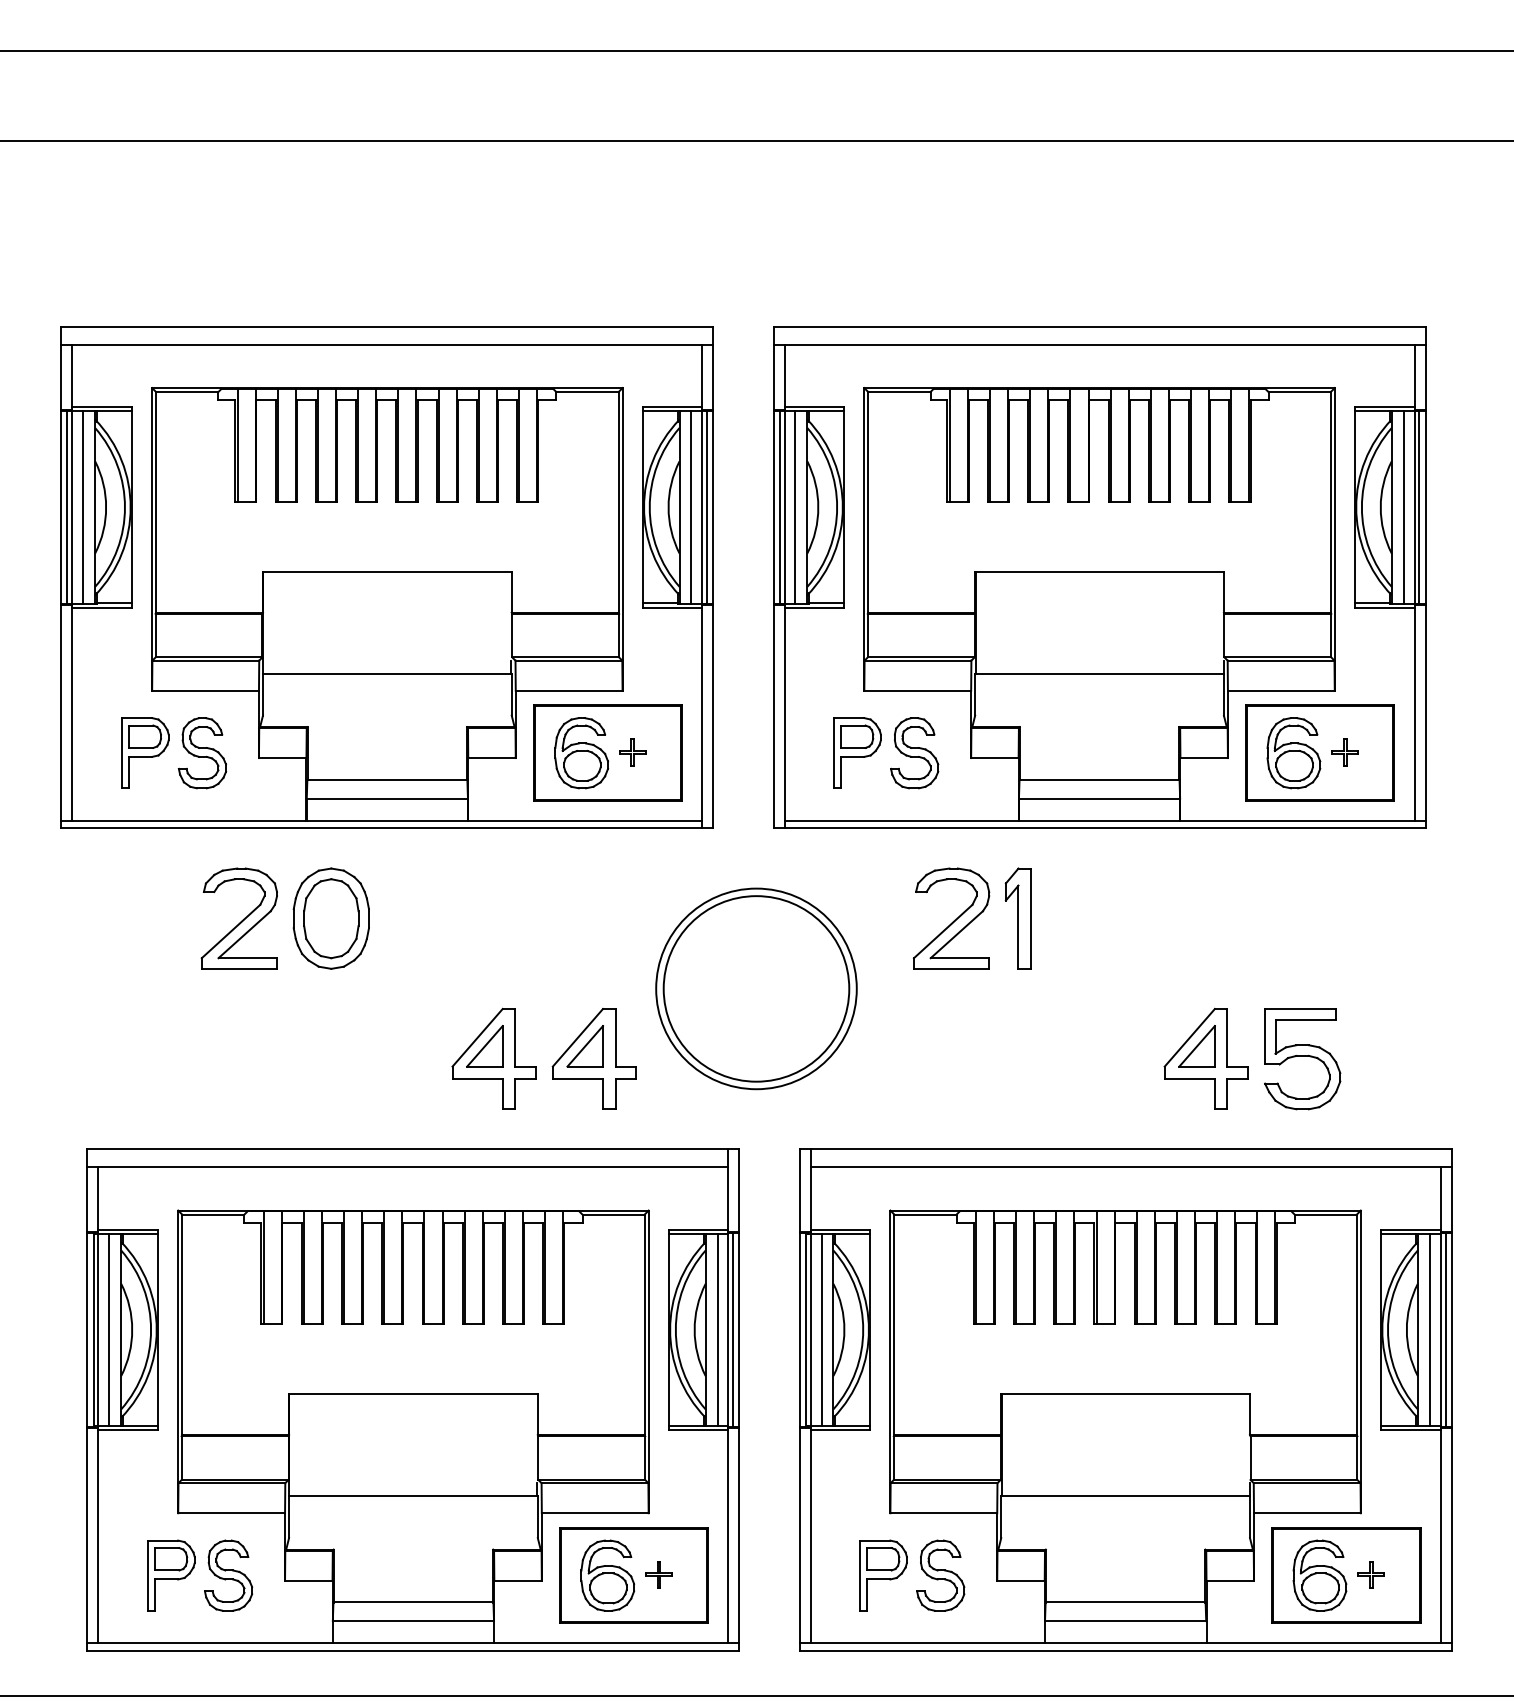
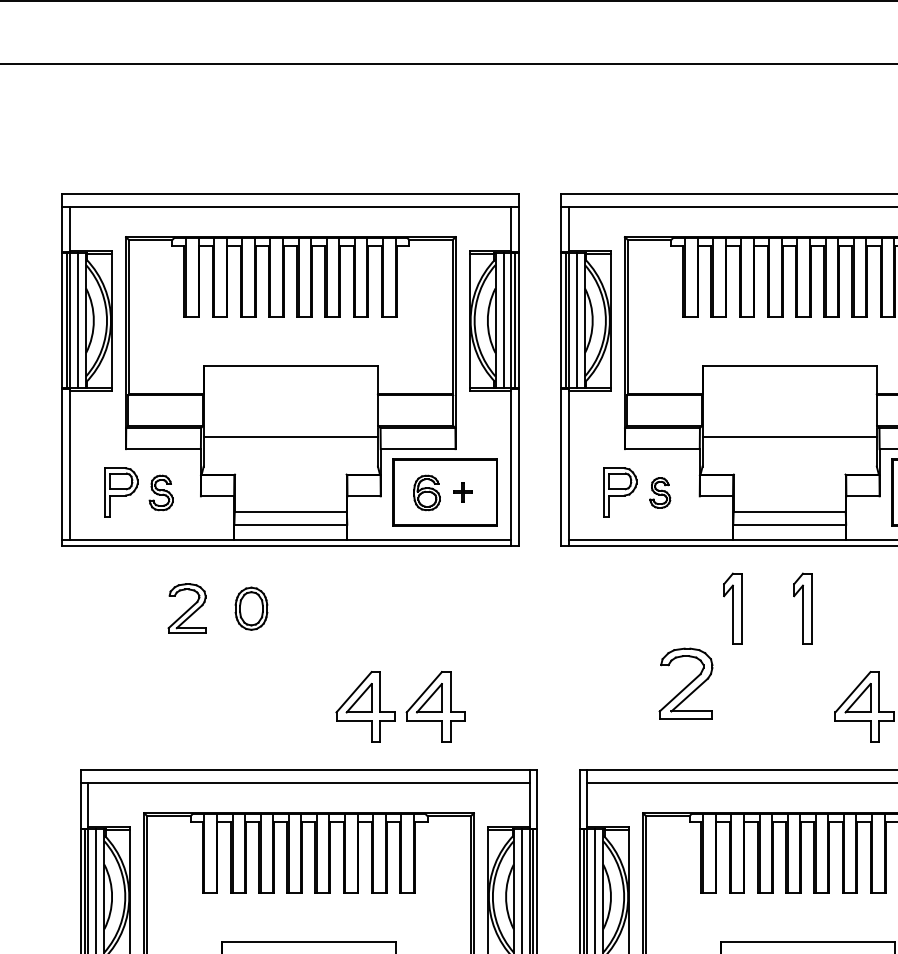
part: (202, 753) -> (161, 493), size x0.7
part: (581, 753) -> (426, 493), size x0.7
part: (914, 753) -> (660, 493), size x0.6
part: (238, 918) -> (186, 608), size x0.7
part: (330, 918) -> (250, 608), size x0.6
part: (951, 918) -> (686, 683), moved
part: (1117, 918) -> (802, 608), added
part: (756, 988) -> (549, 657), removed

